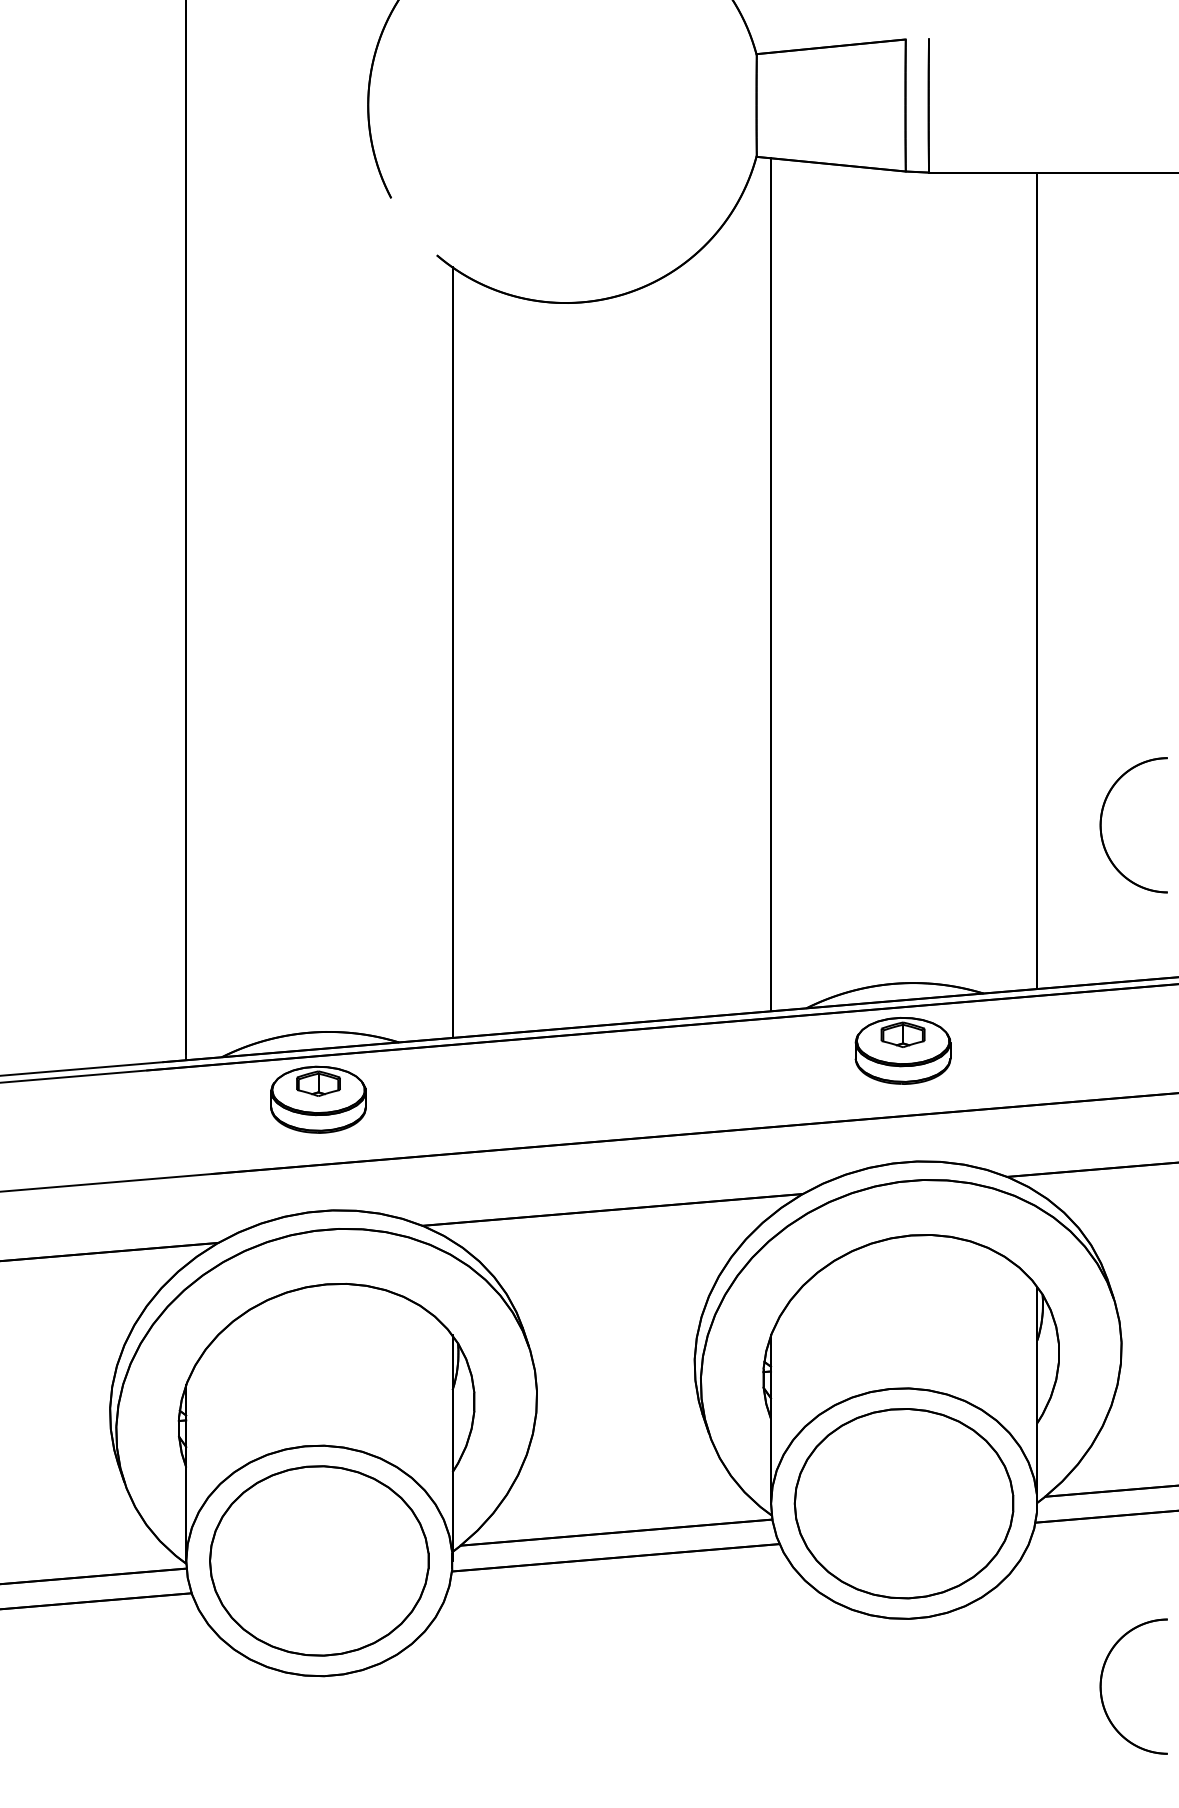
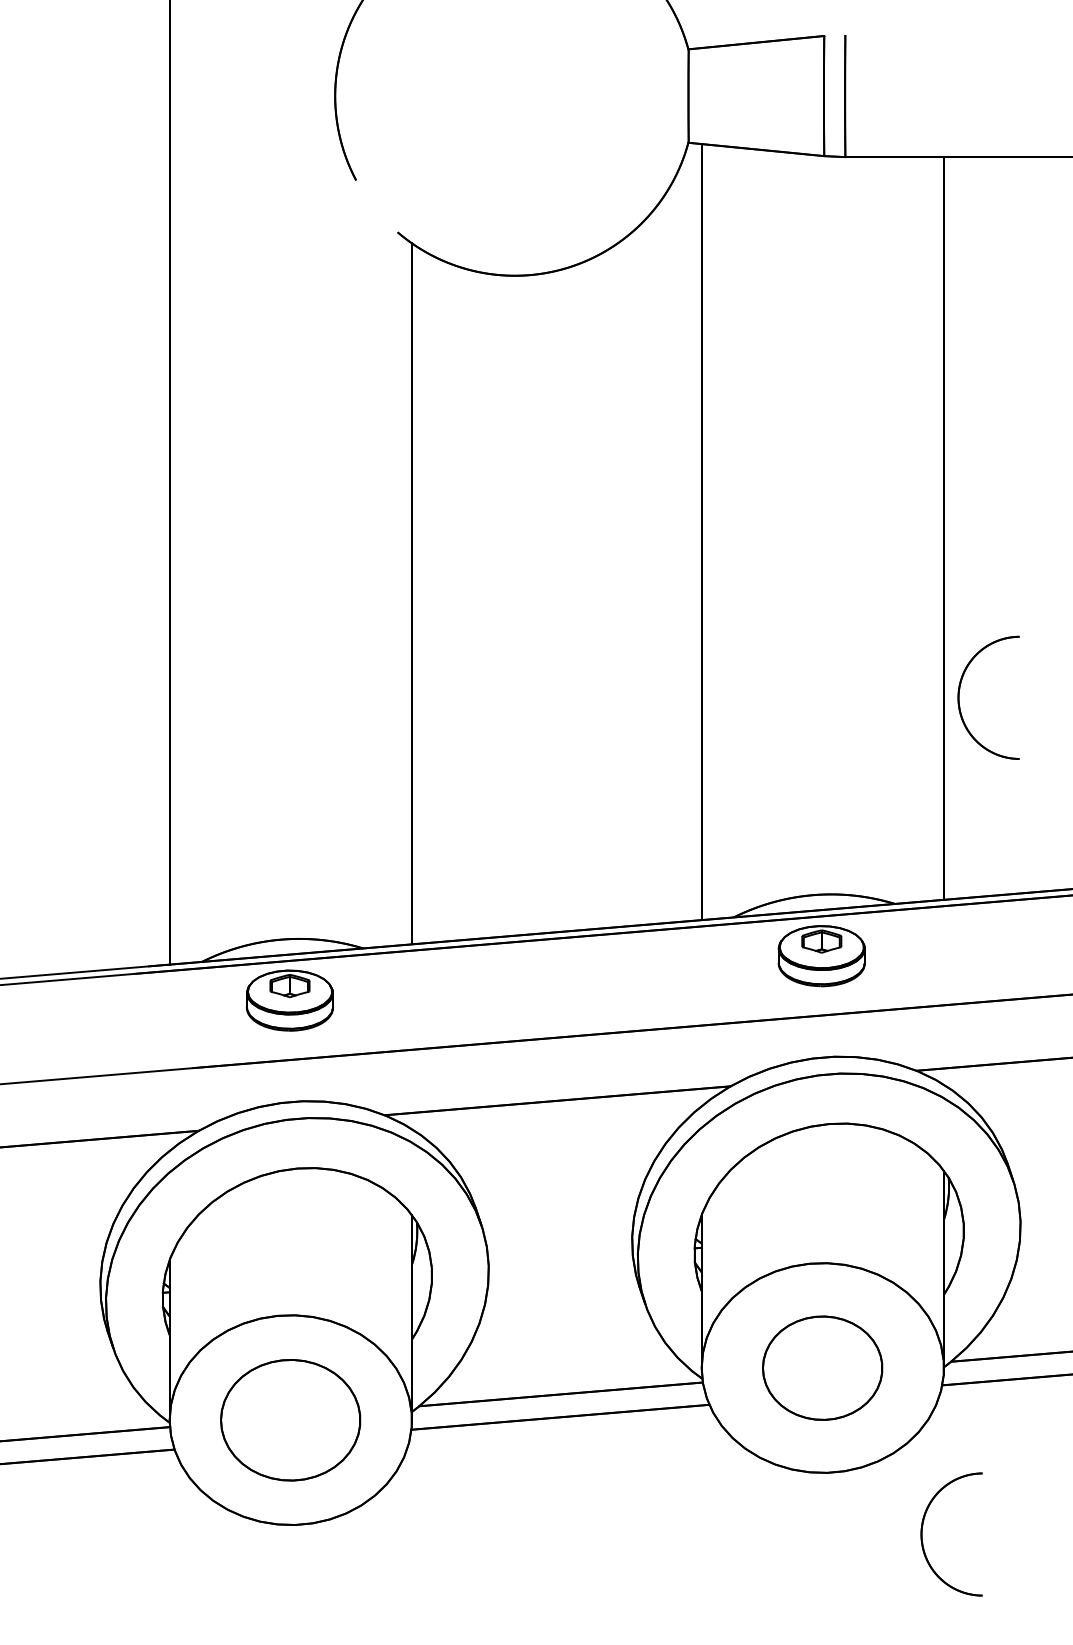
part: (1101, 824) -> (959, 697), moved
part: (903, 1504) -> (822, 1368), size x0.6
part: (319, 1561) -> (290, 1420), size x0.7
part: (1101, 1686) -> (922, 1534), moved

